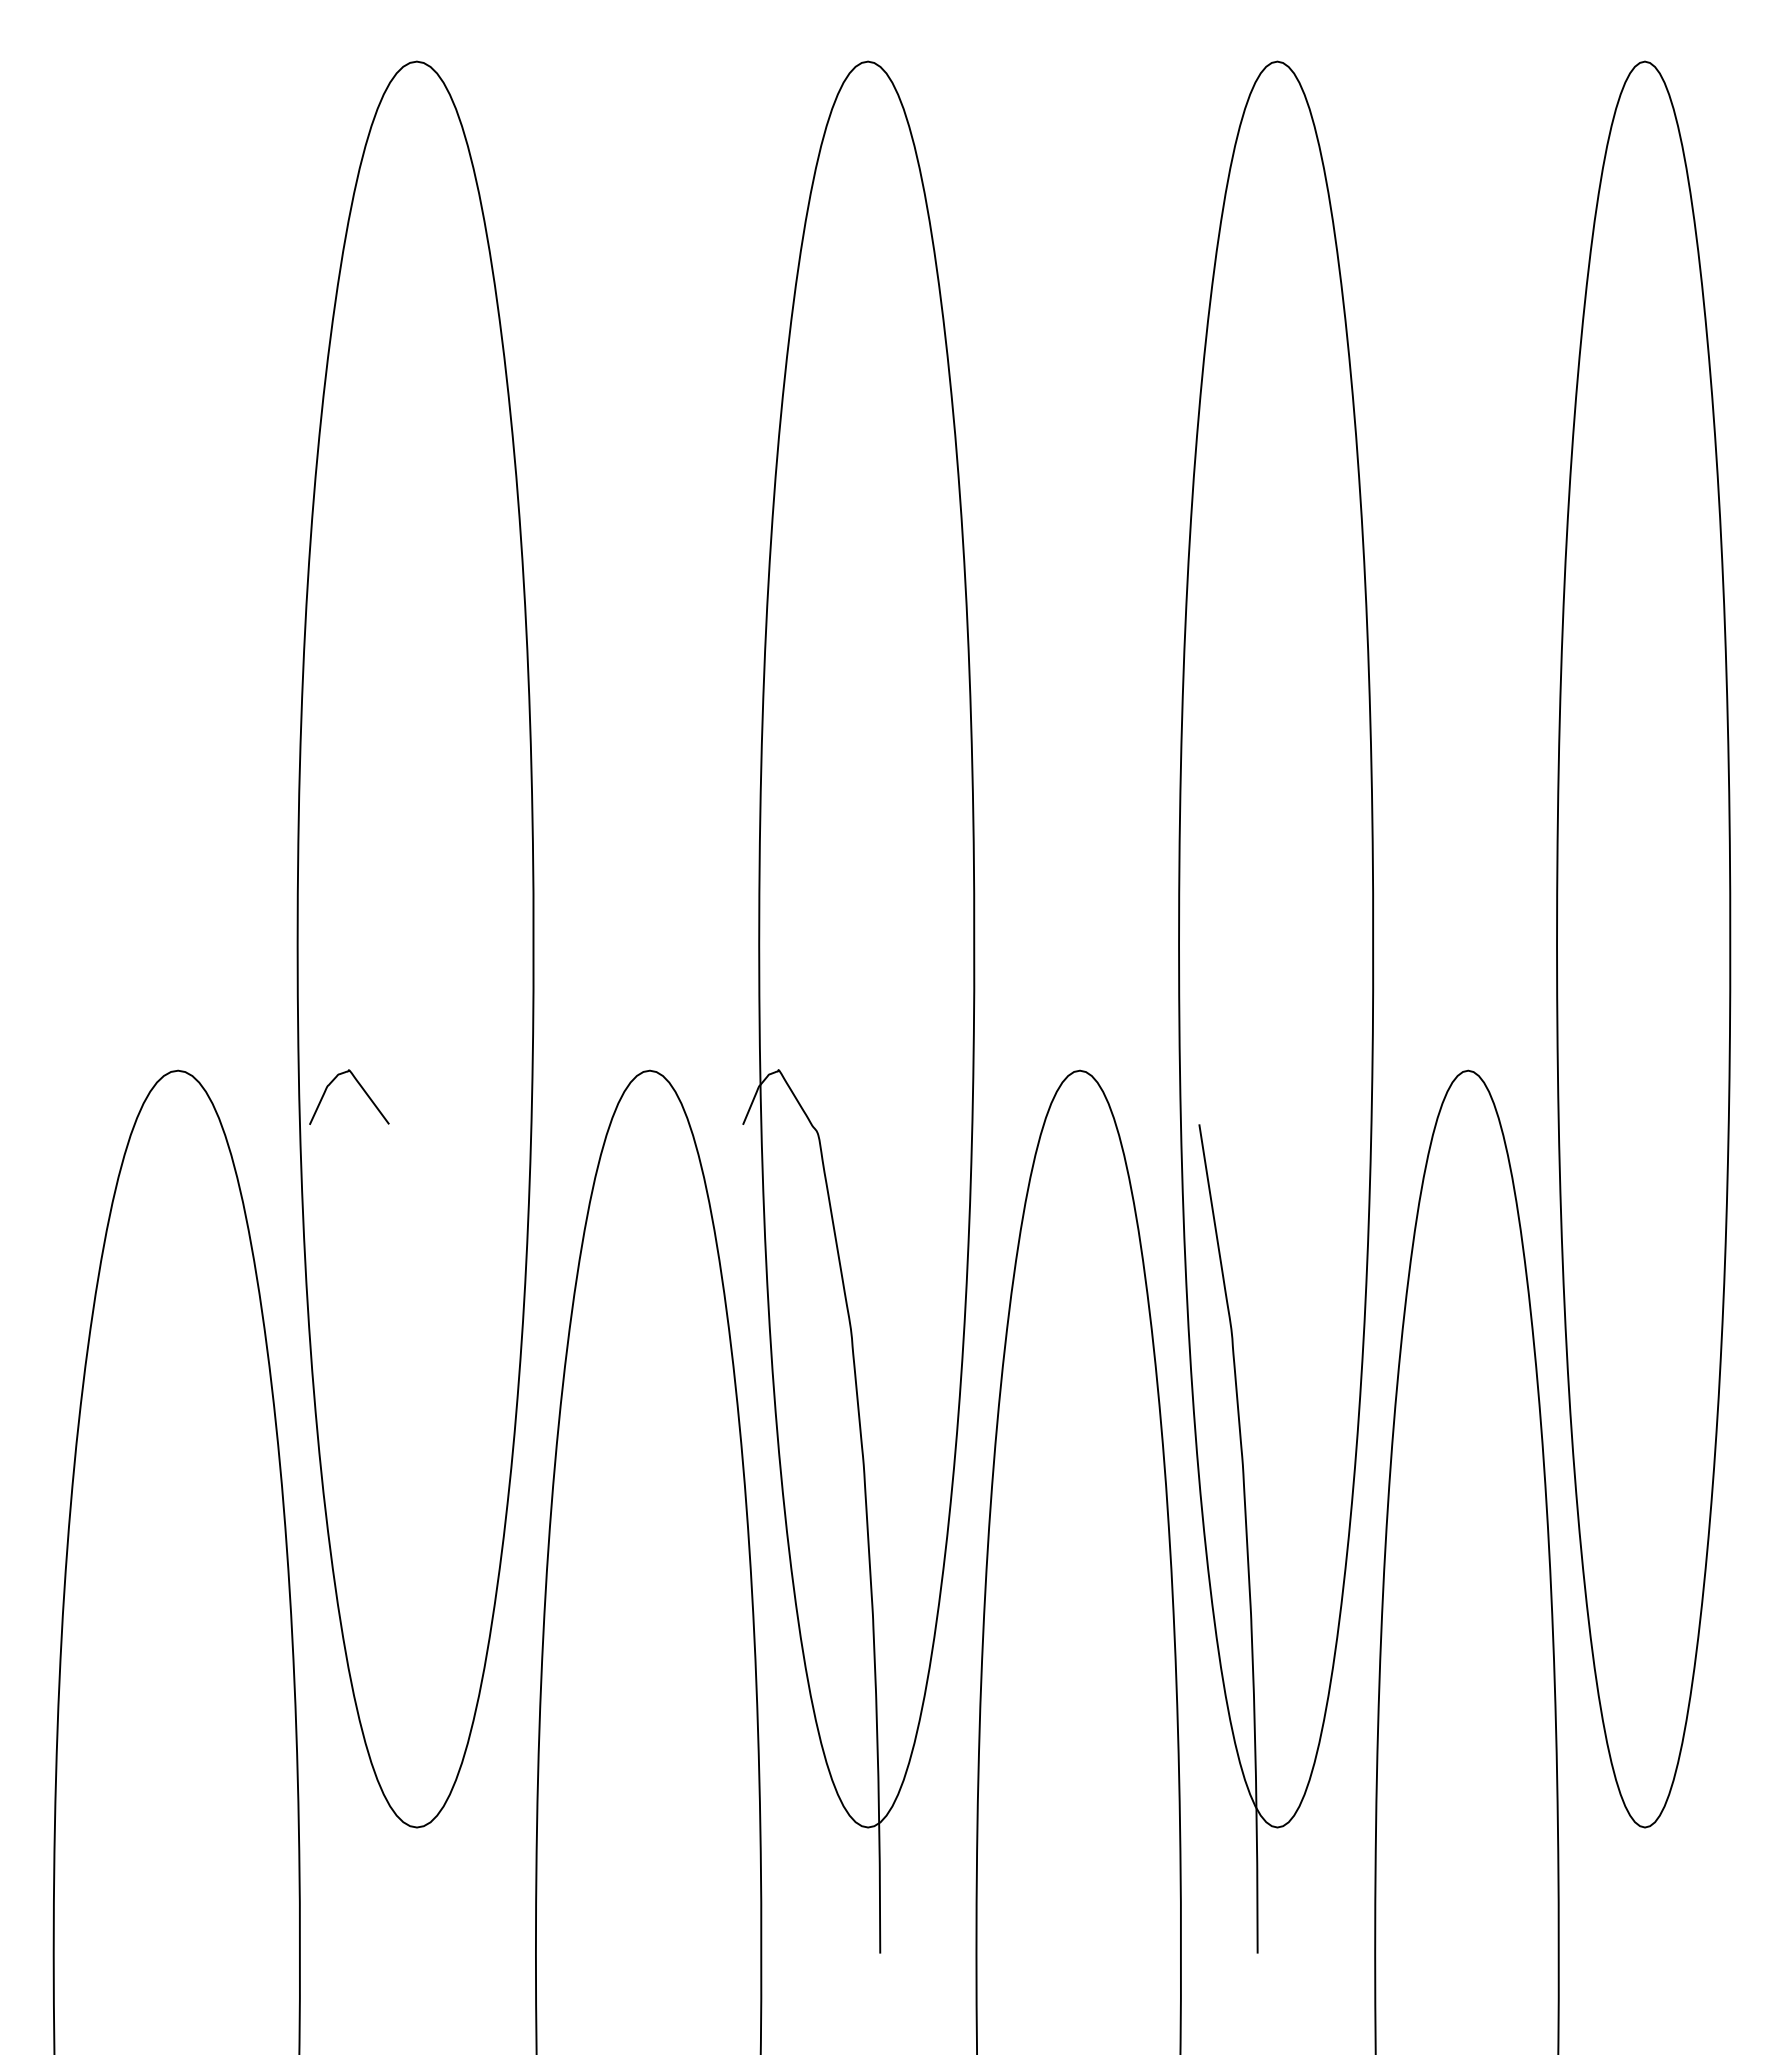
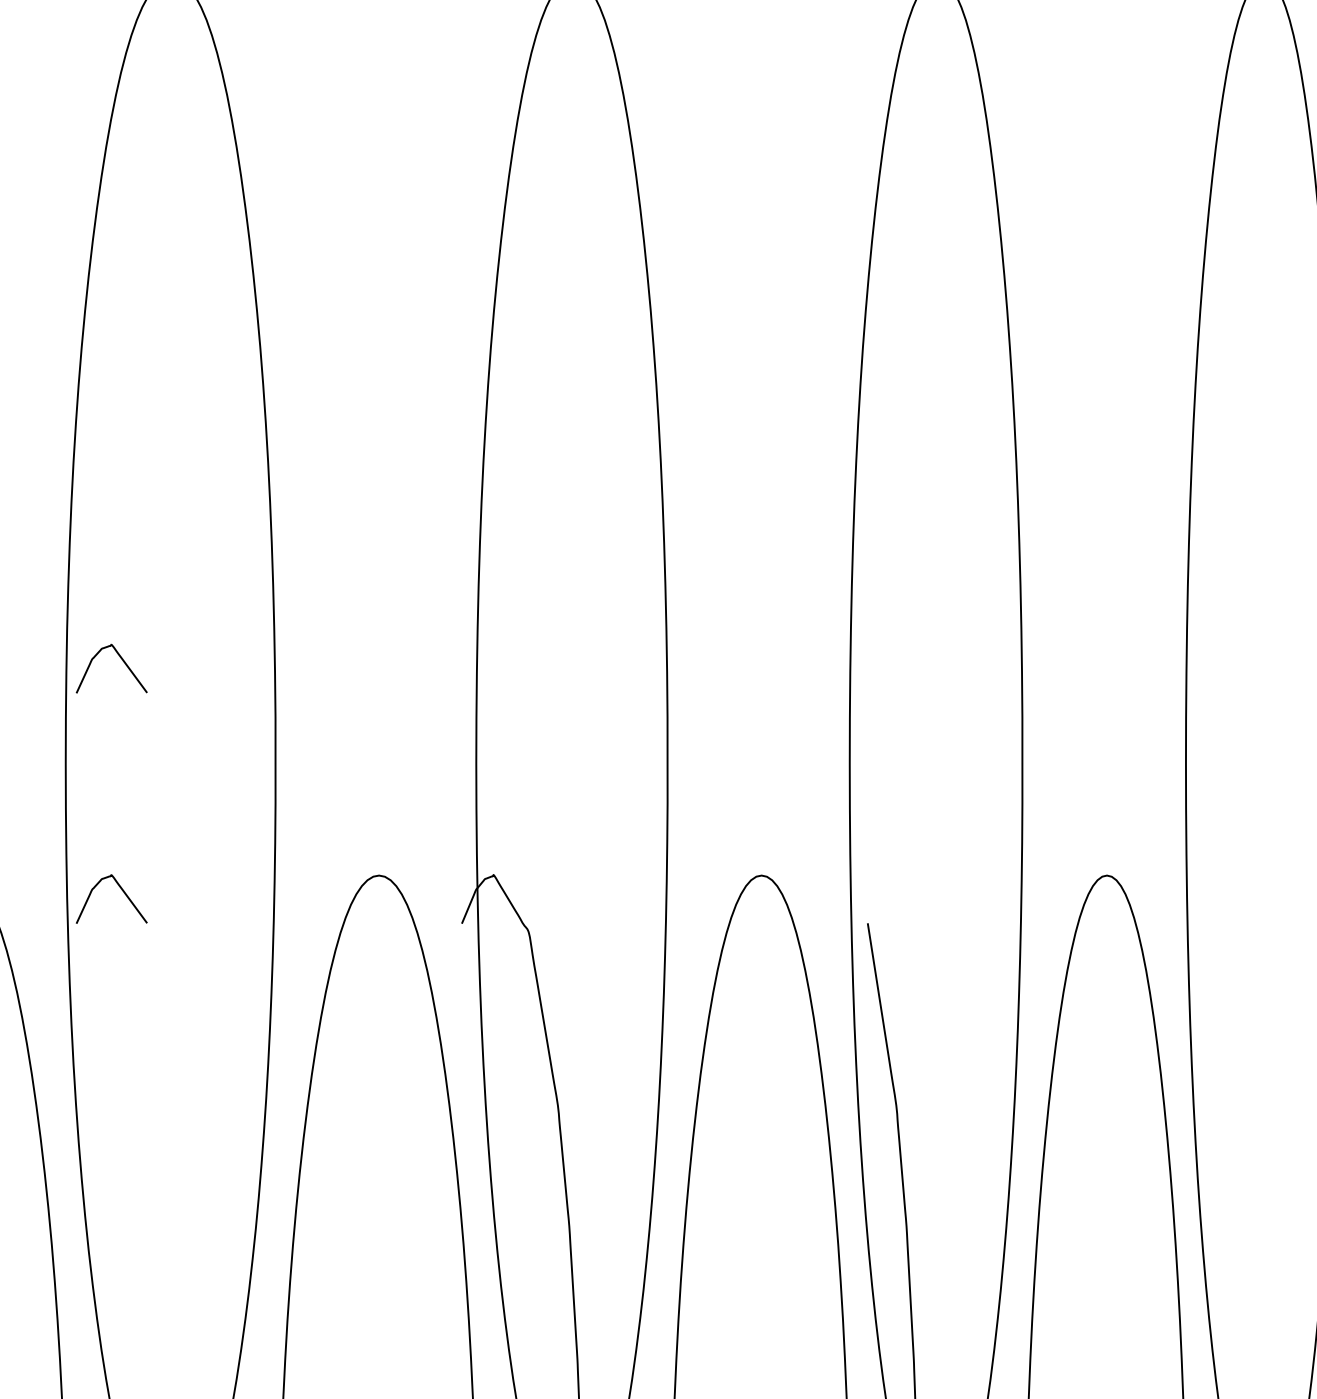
curve: (360, 828) -> (121, 660), added

